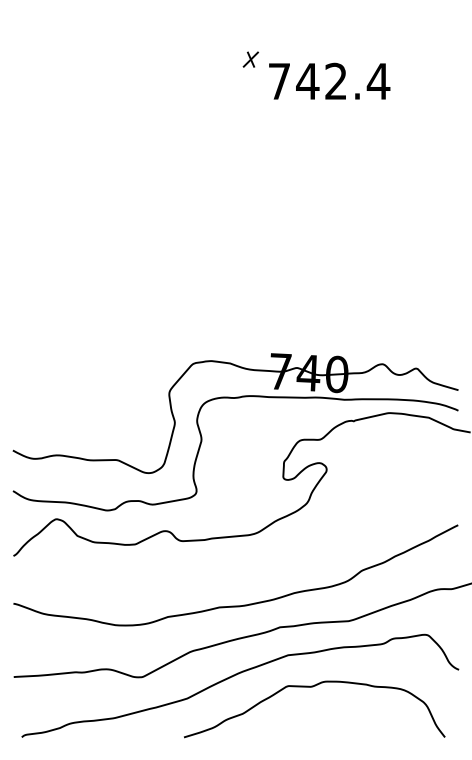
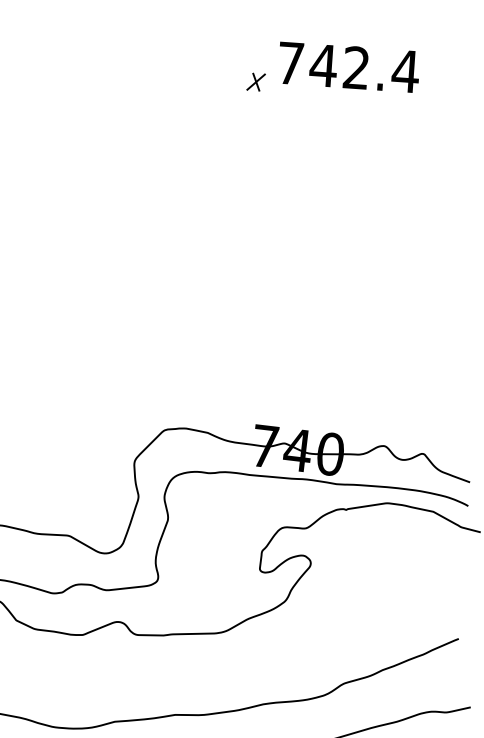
text: (329, 80) -> (348, 66), moved

